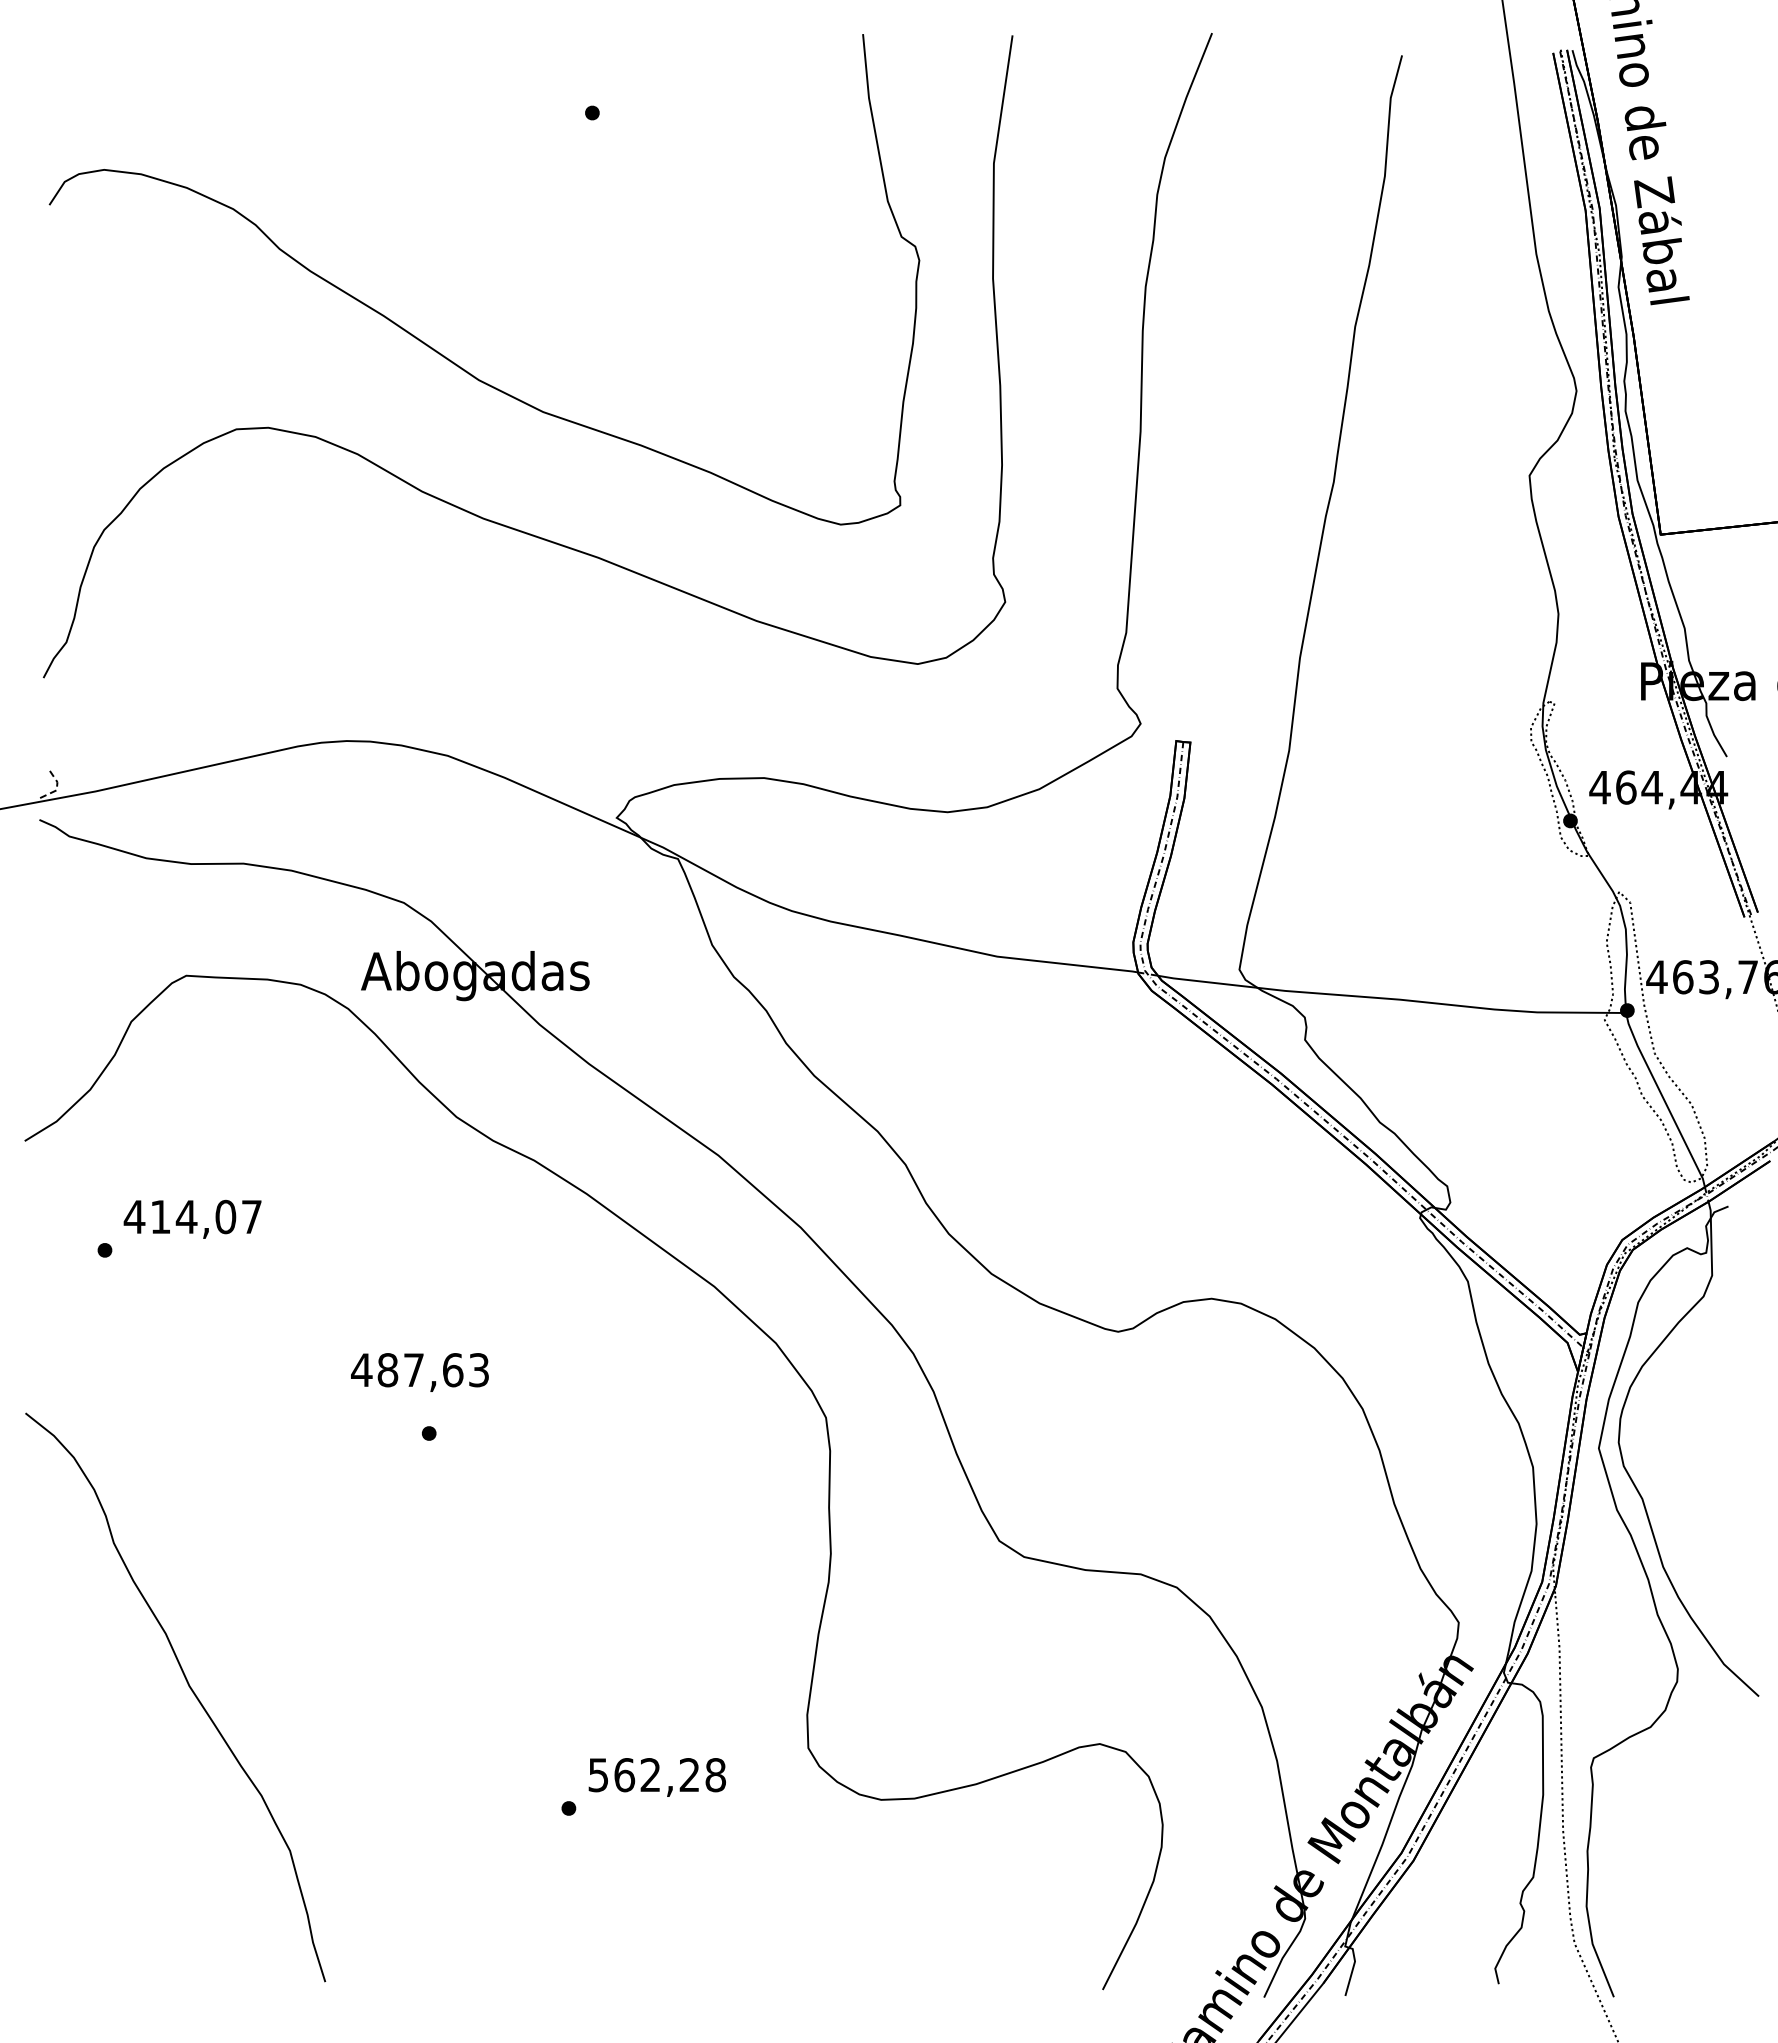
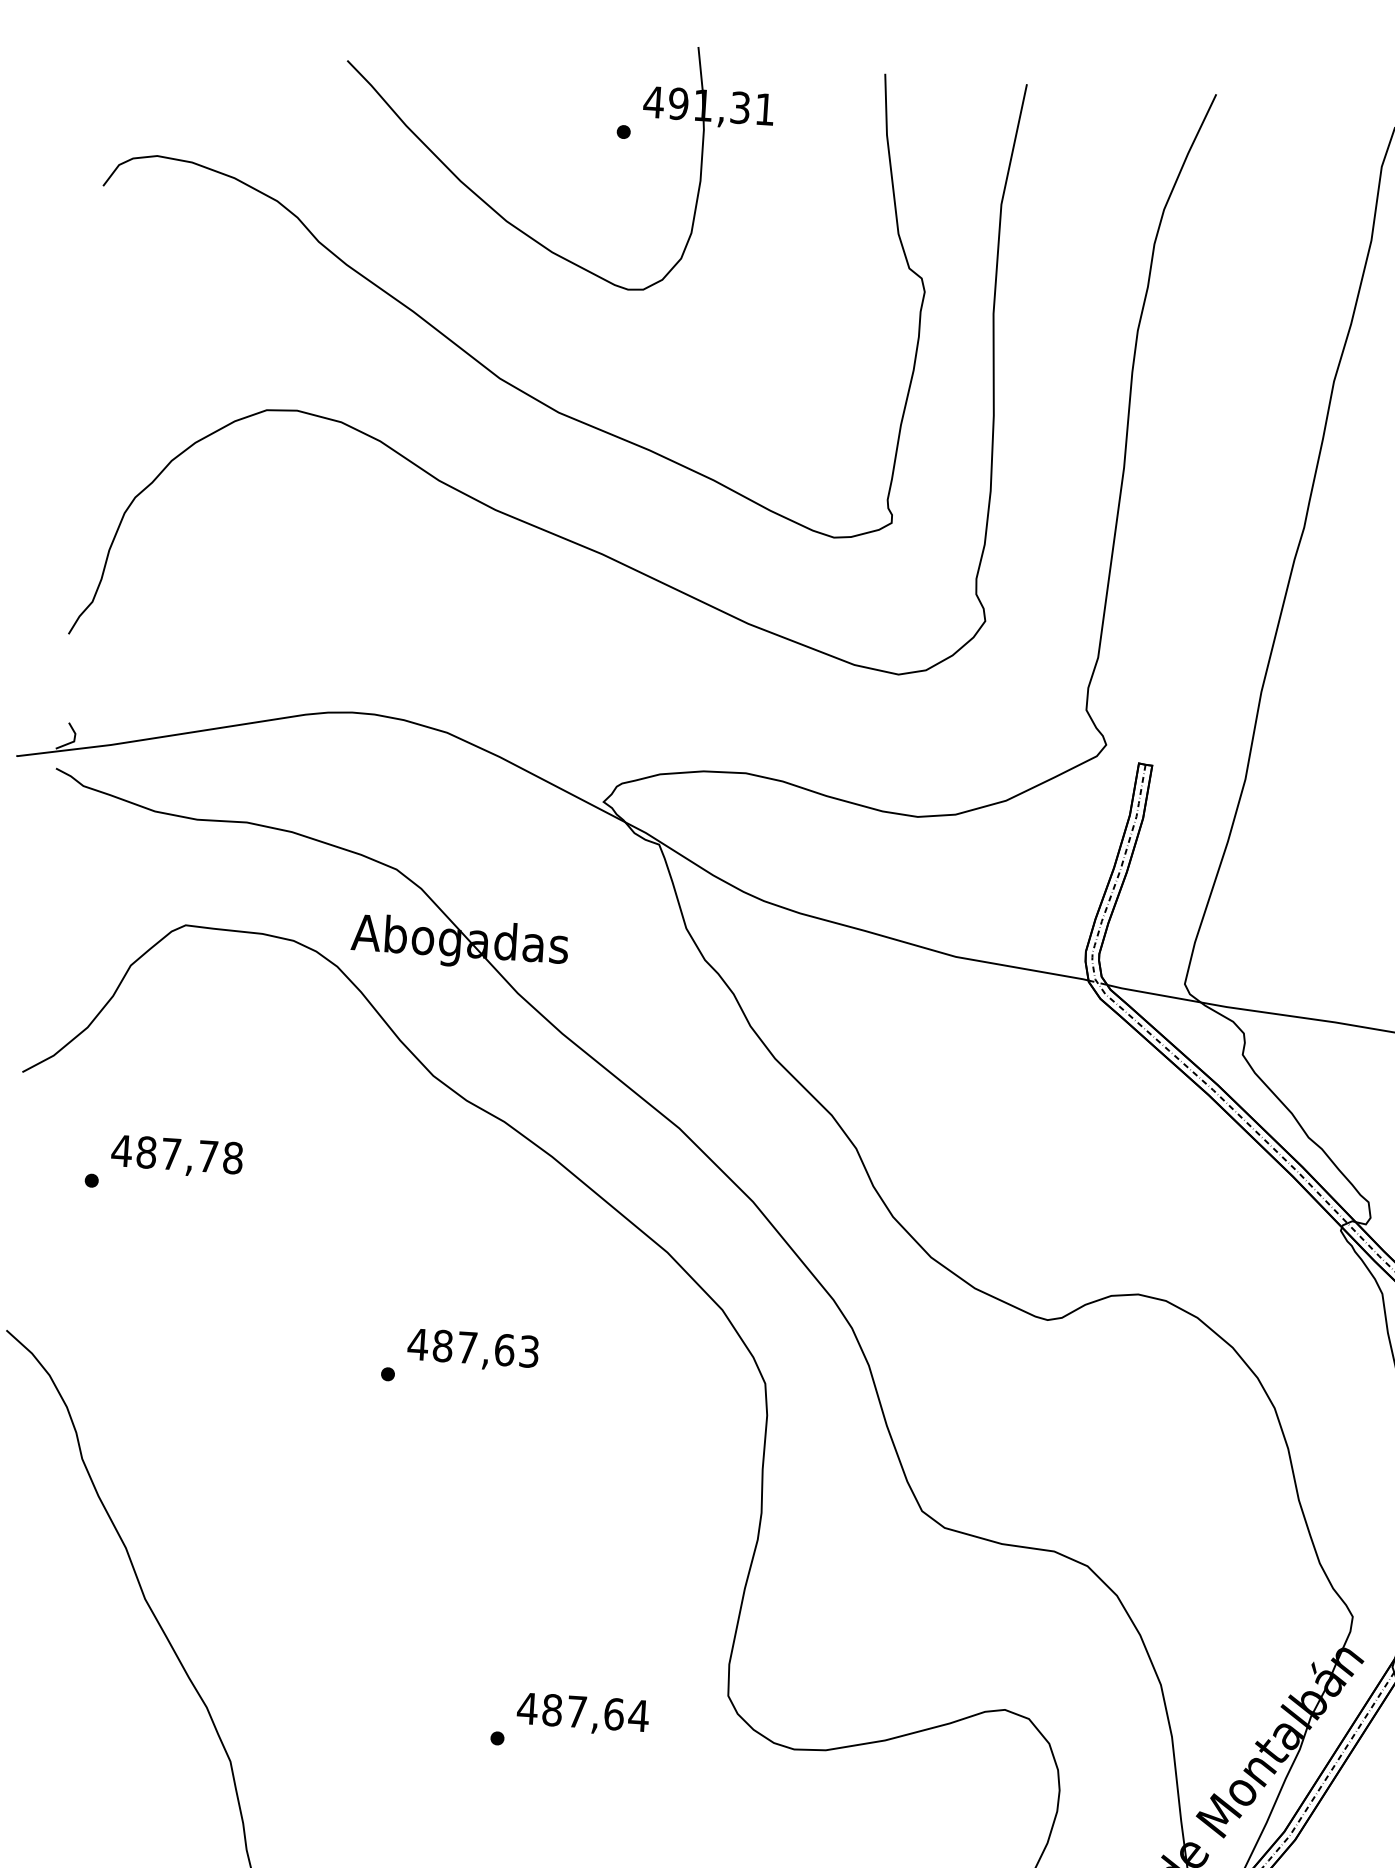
part: (484, 218) -> (514, 225), added
line: (56, 789) -> (74, 740), dashed -> solid
text: (206, 1216) -> (190, 1154), 414,07 -> 487,78
text: (419, 1372) -> (472, 1350), moved
text: (656, 1775) -> (582, 1712), 562,28 -> 487,64

